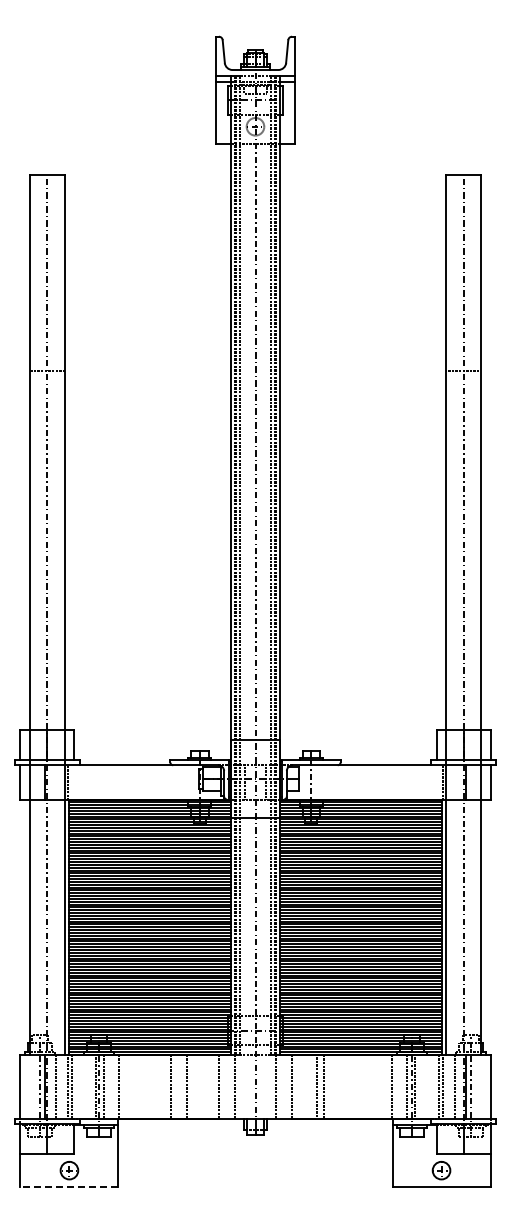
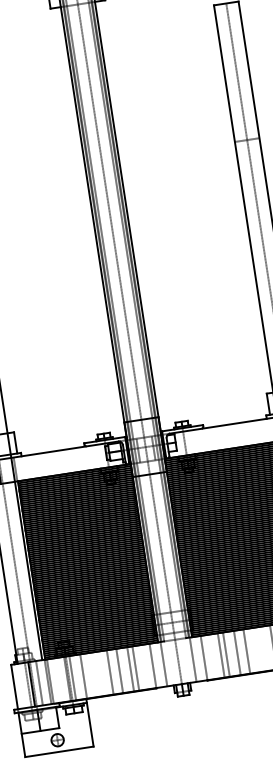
line: (157, 1086) -> (110, 672), added
line: (339, 1086) -> (237, 652), added
line: (353, 1086) -> (246, 651), added
line: (194, 1087) -> (136, 668), added
line: (69, 1187) -> (59, 751), dashed -> solid

